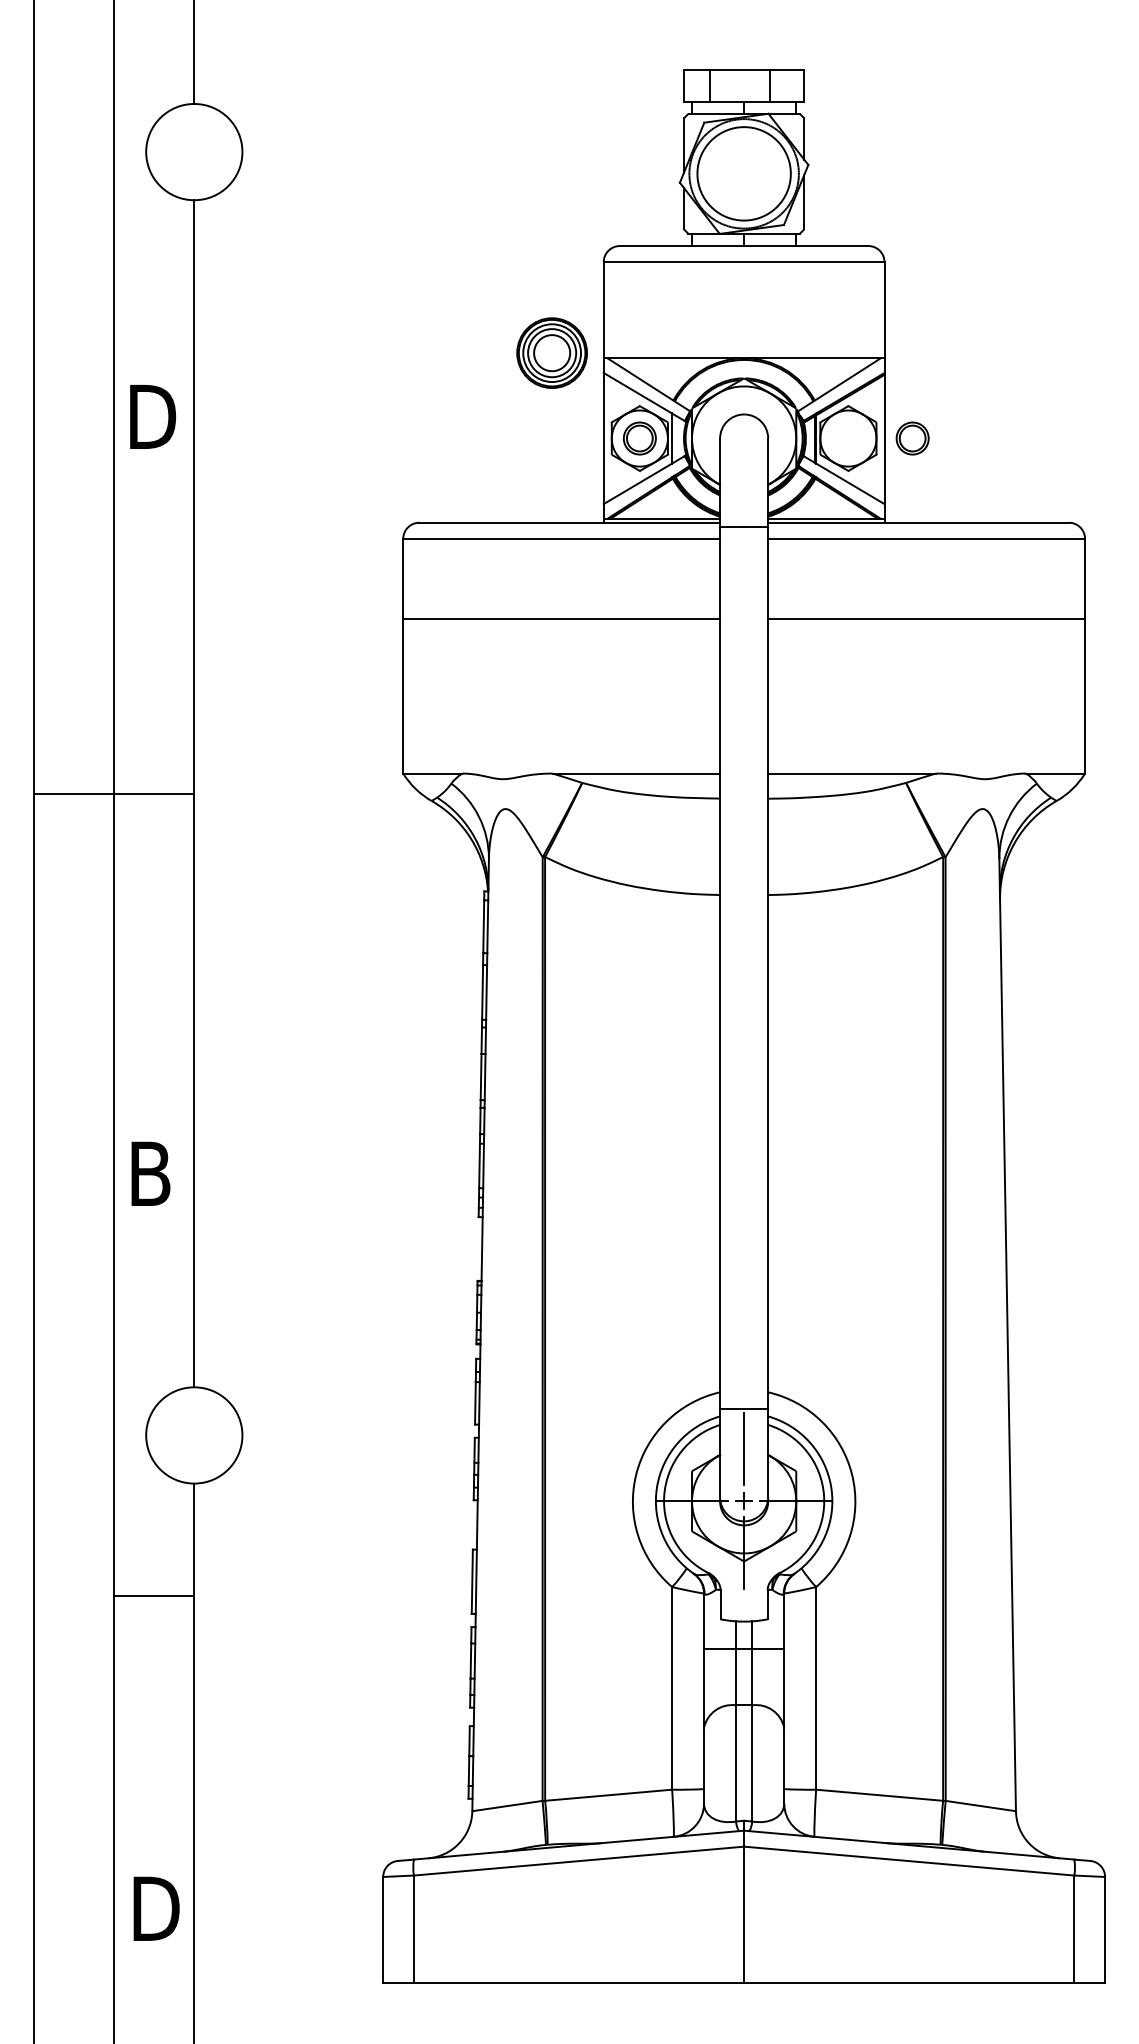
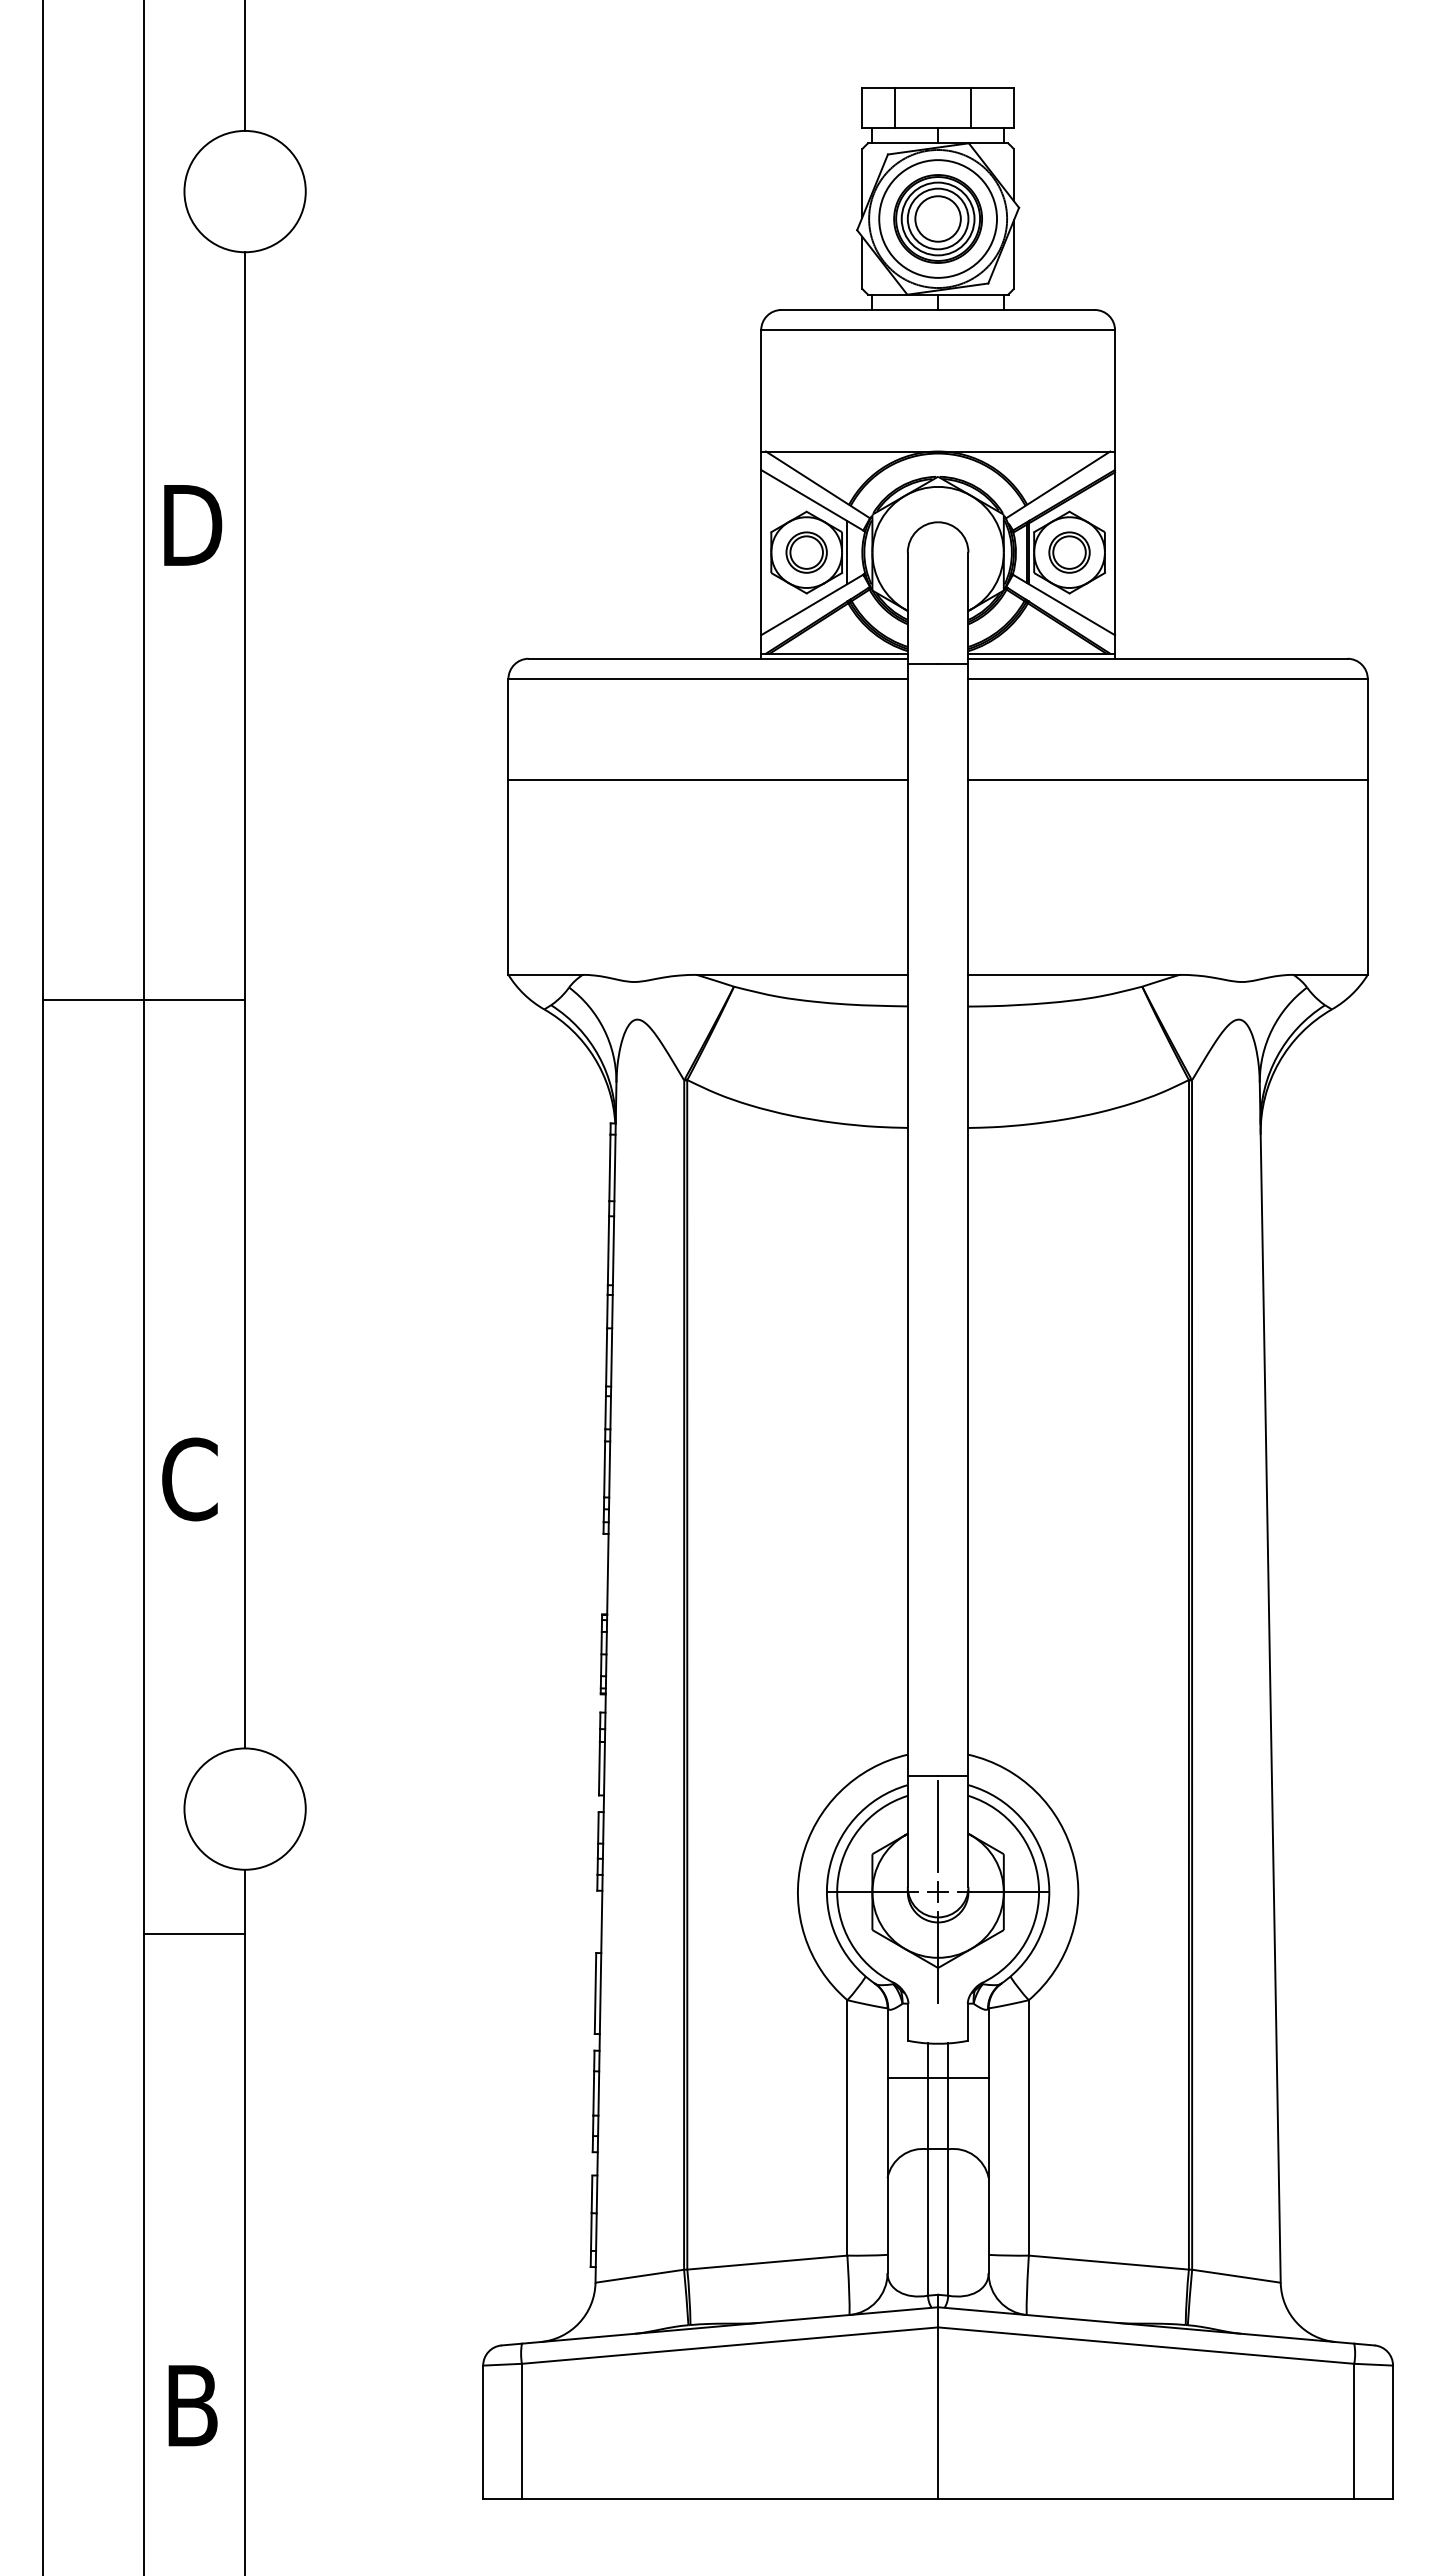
part: (551, 352) -> (937, 218), moved
part: (912, 438) -> (1069, 552), moved
text: (150, 1173) -> (189, 1479), B -> C
line: (154, 1595) -> (194, 1933), moved
text: (160, 1908) -> (202, 2405), D -> B

